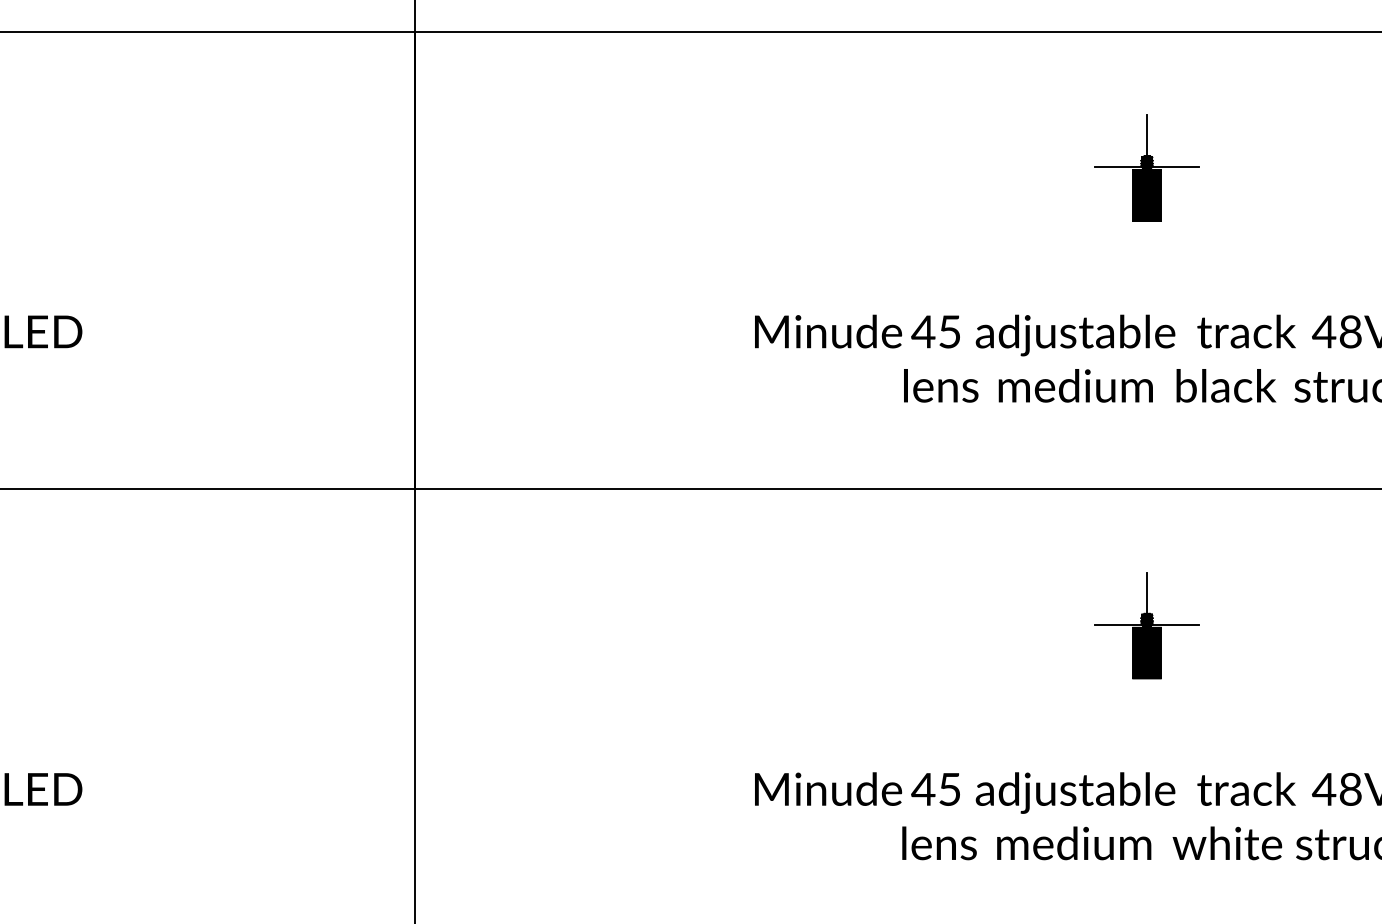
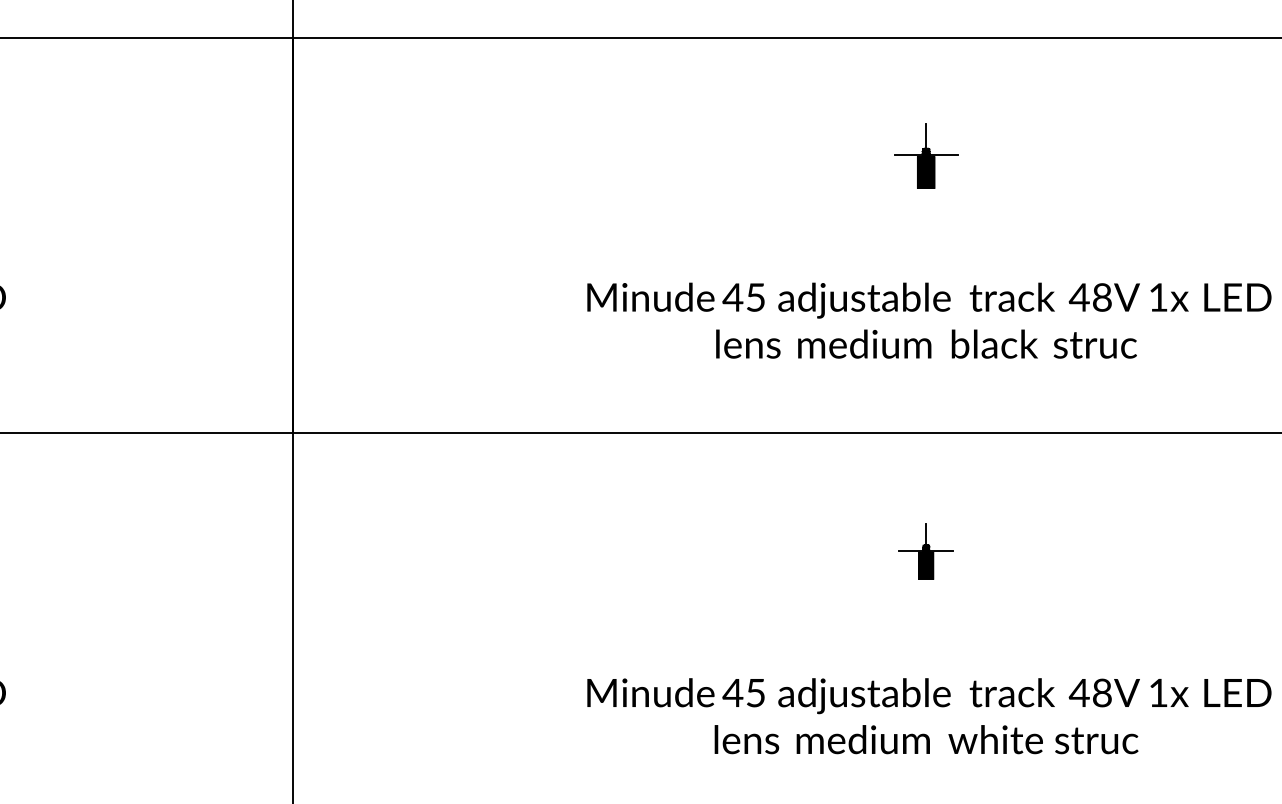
part: (1146, 167) -> (925, 155), size x0.7
part: (1146, 625) -> (925, 551), size x0.6

